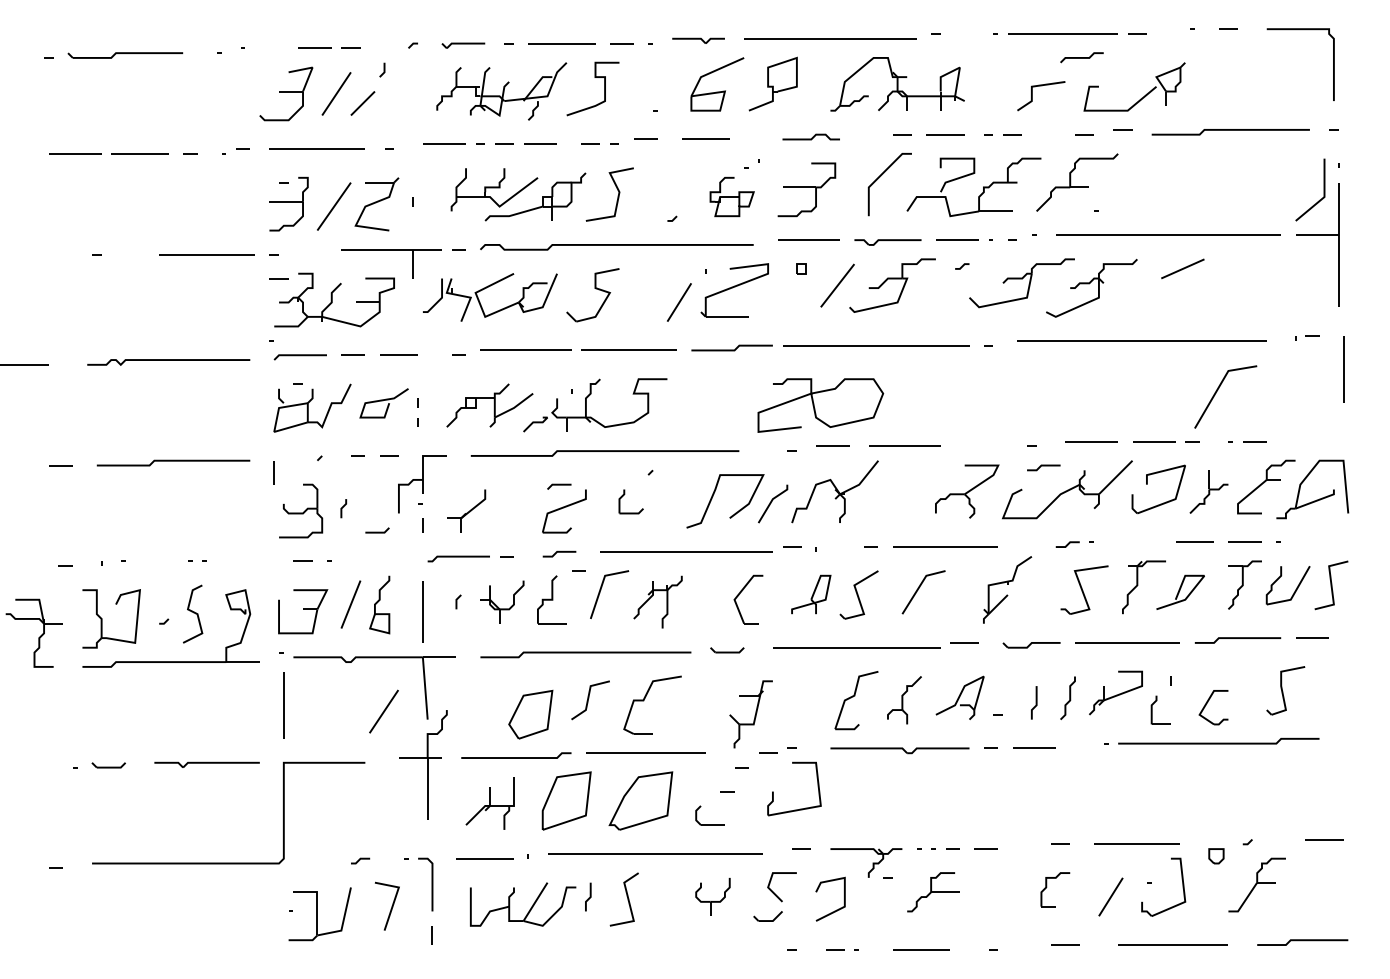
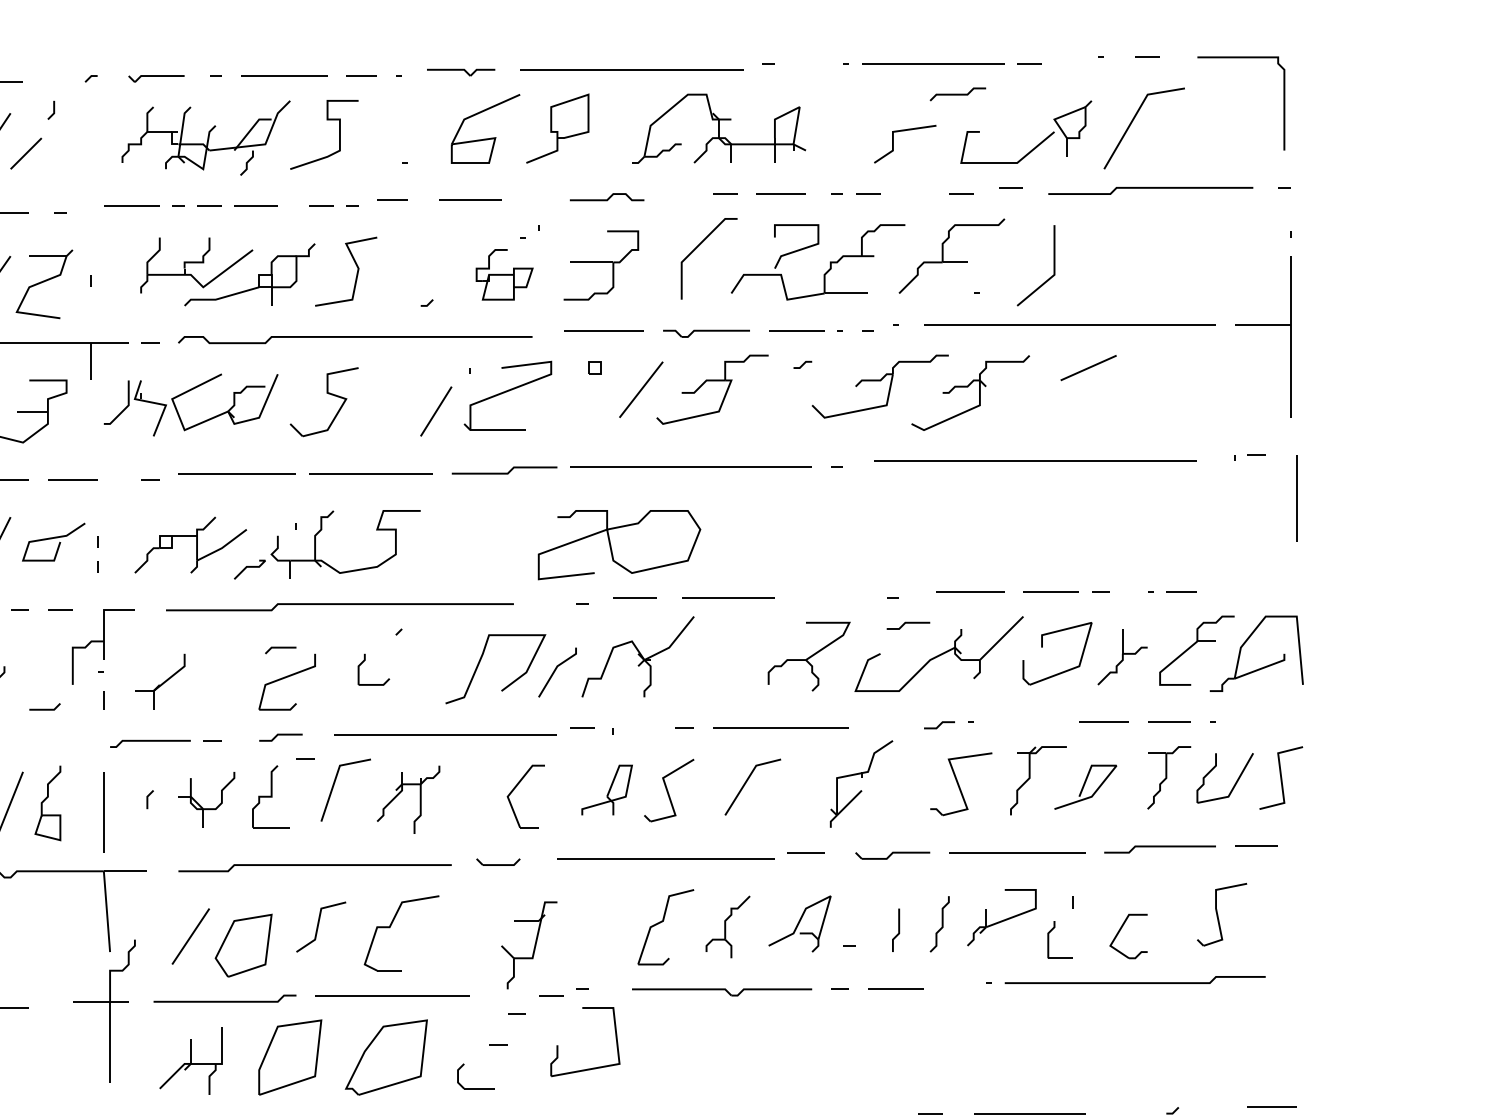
line: (1323, 189) -> (1053, 265), moved
line: (1218, 390) -> (1134, 119), moved
line: (383, 711) -> (190, 936), moved

